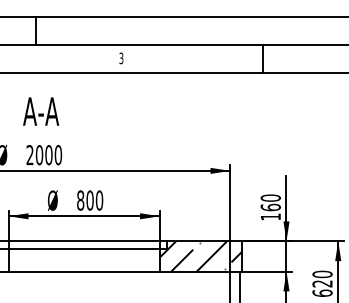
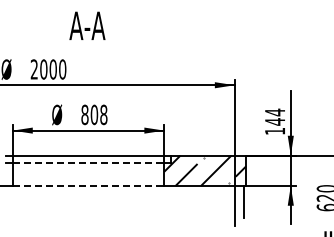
text: (41, 111) -> (87, 25), moved
text: (99, 200) -> (103, 114), 800 -> 808
text: (270, 202) -> (274, 116), 160 -> 144
line: (84, 248) -> (88, 162), solid -> dashed
line: (84, 271) -> (88, 185), solid -> dashed

